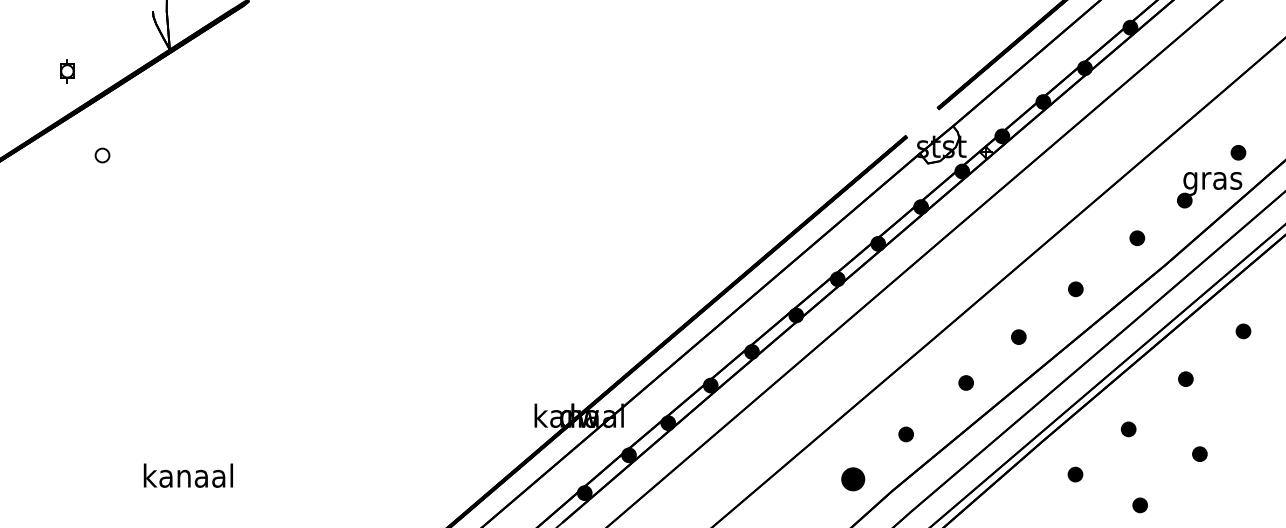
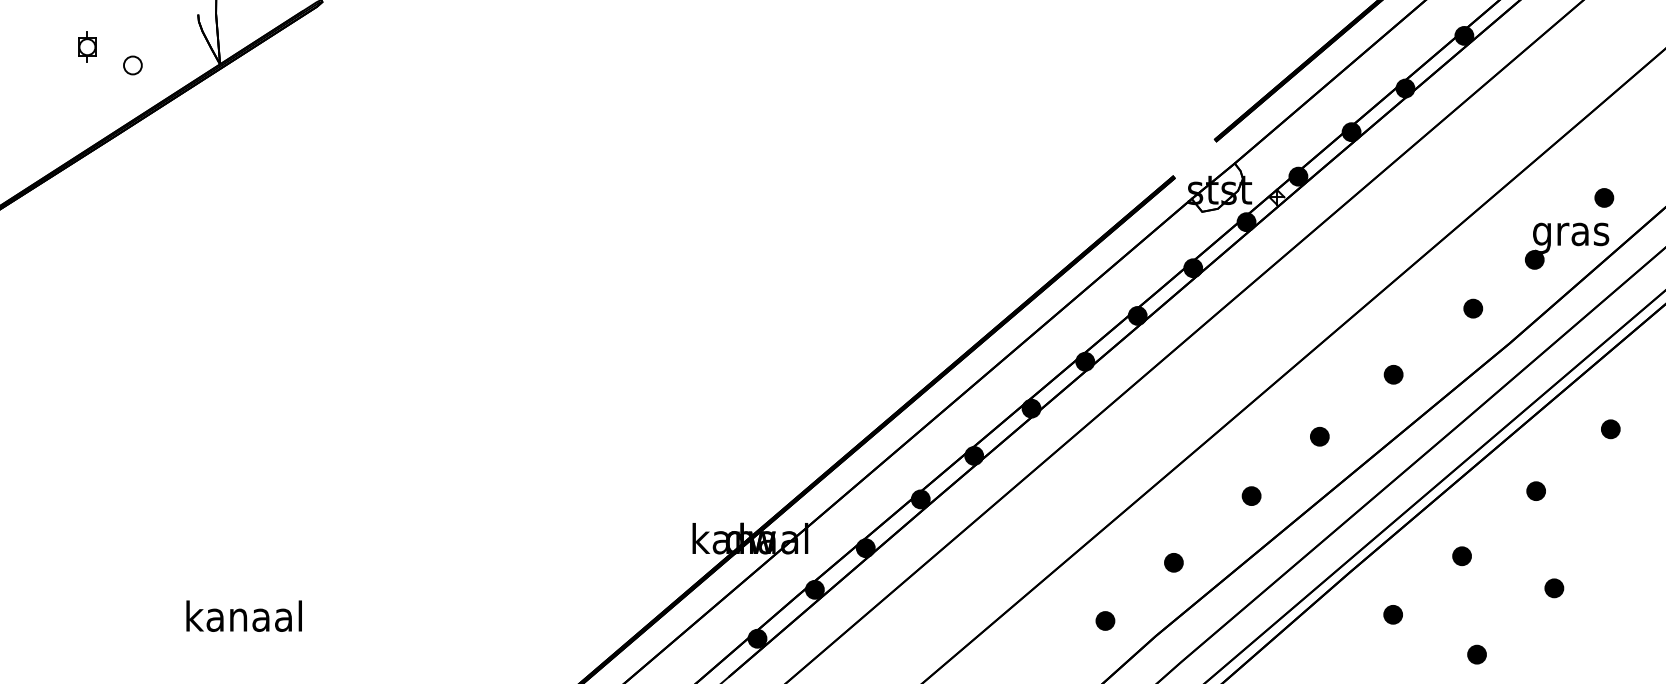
part: (67, 71) -> (87, 47), moved
part: (102, 155) -> (132, 65), moved
part: (853, 479) -> (1105, 621), size x0.62

